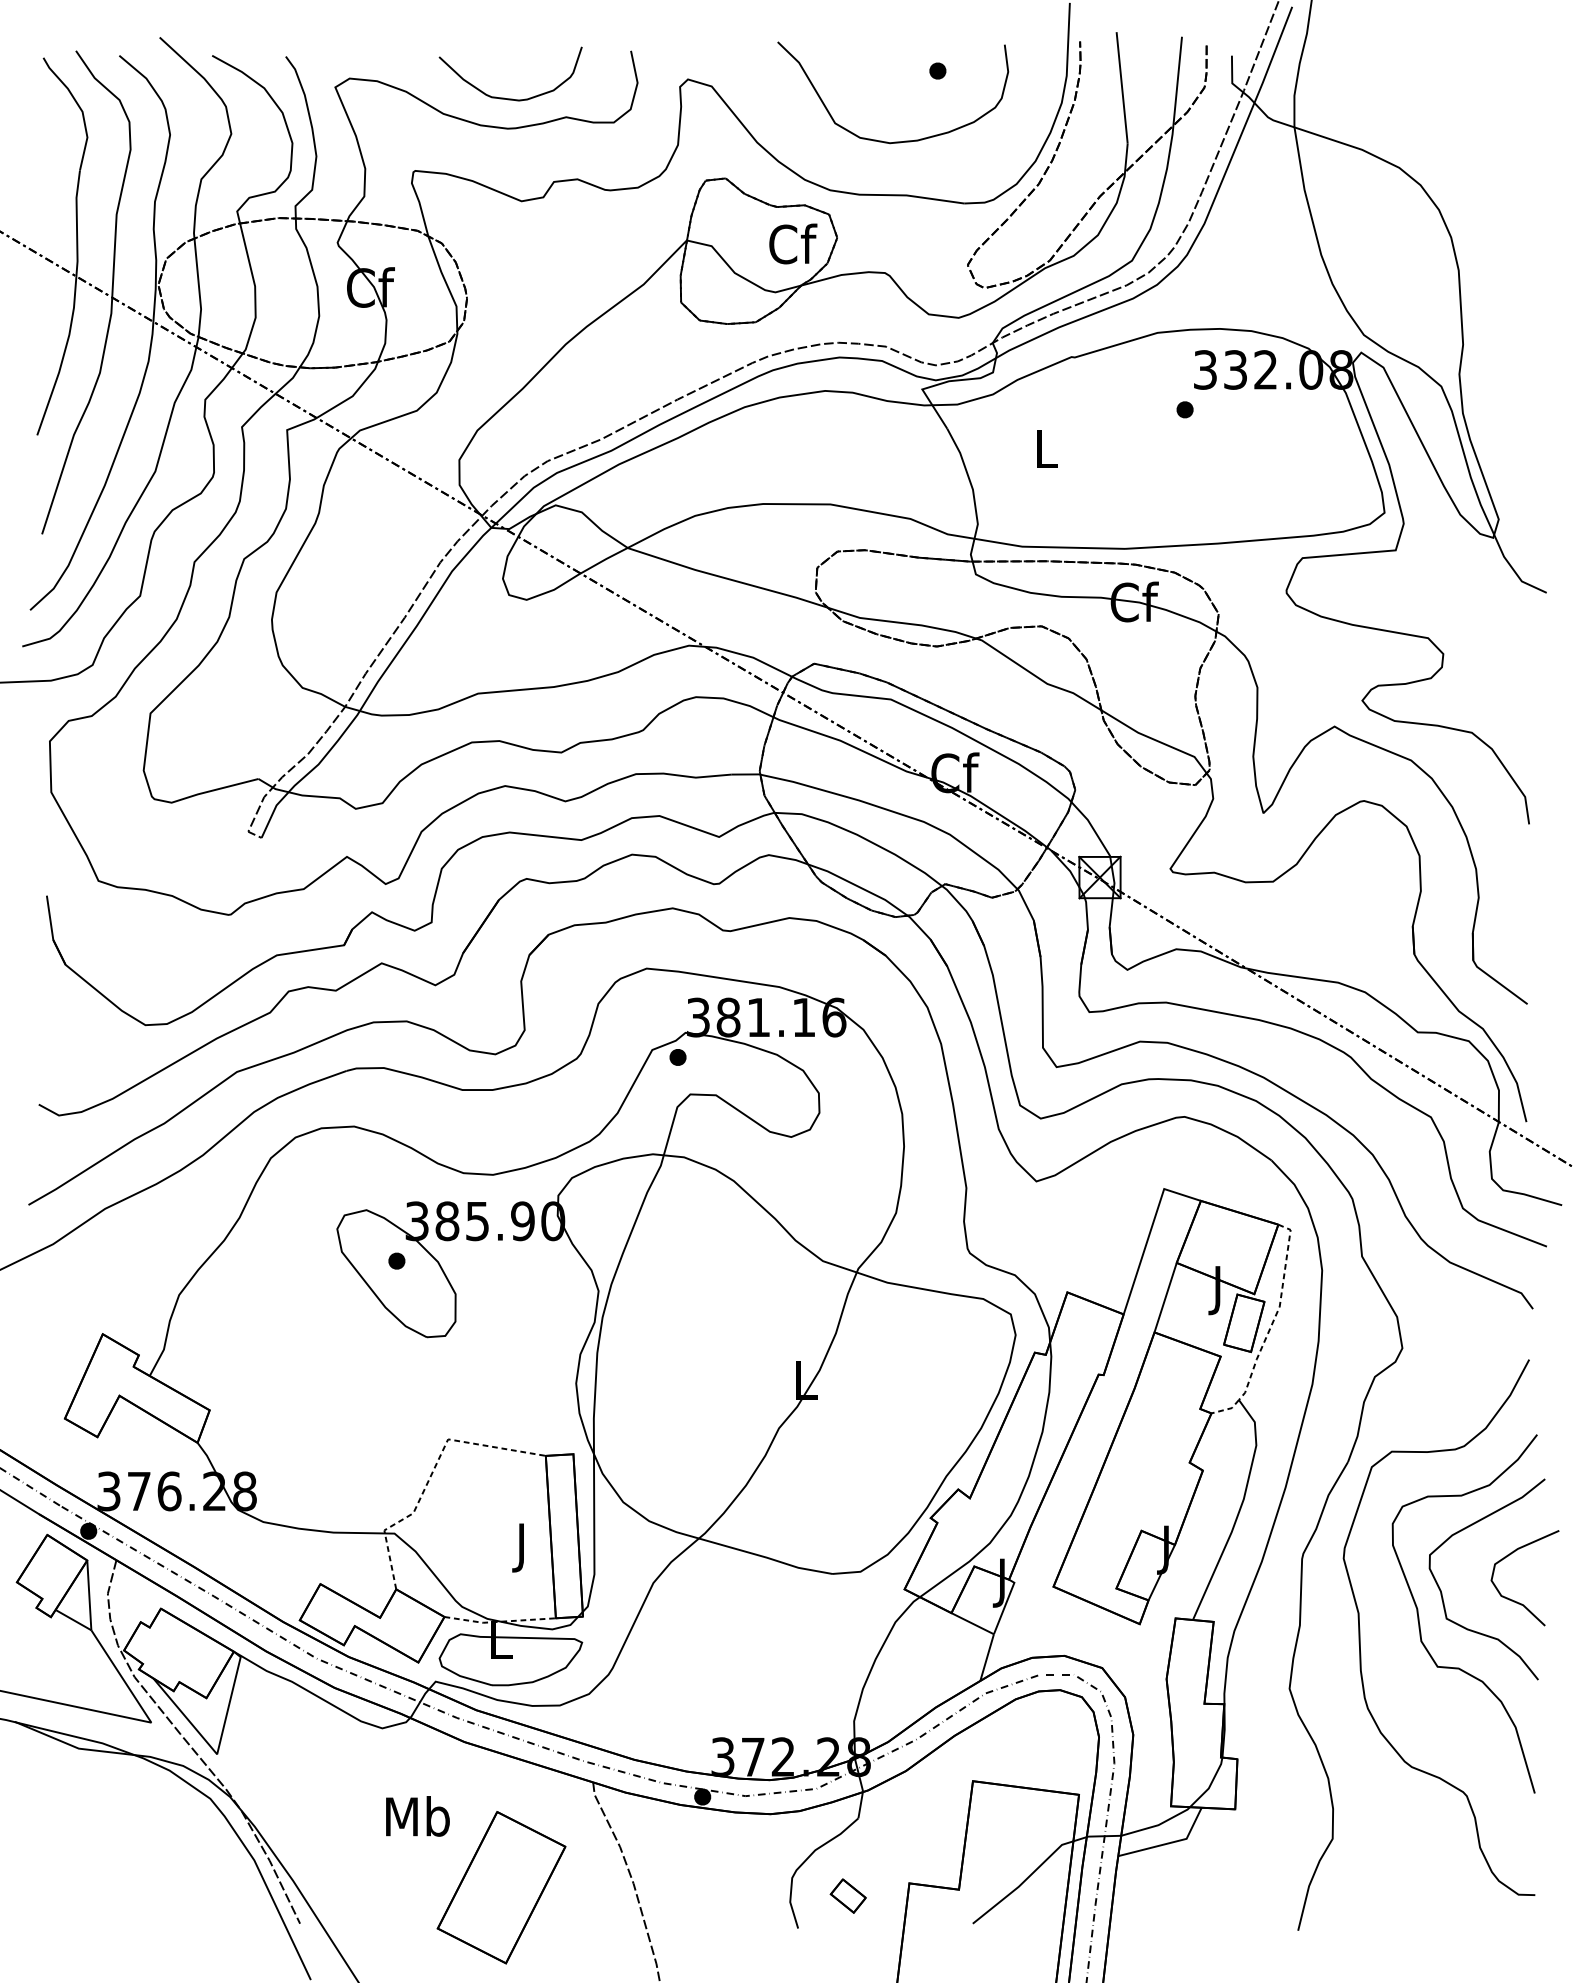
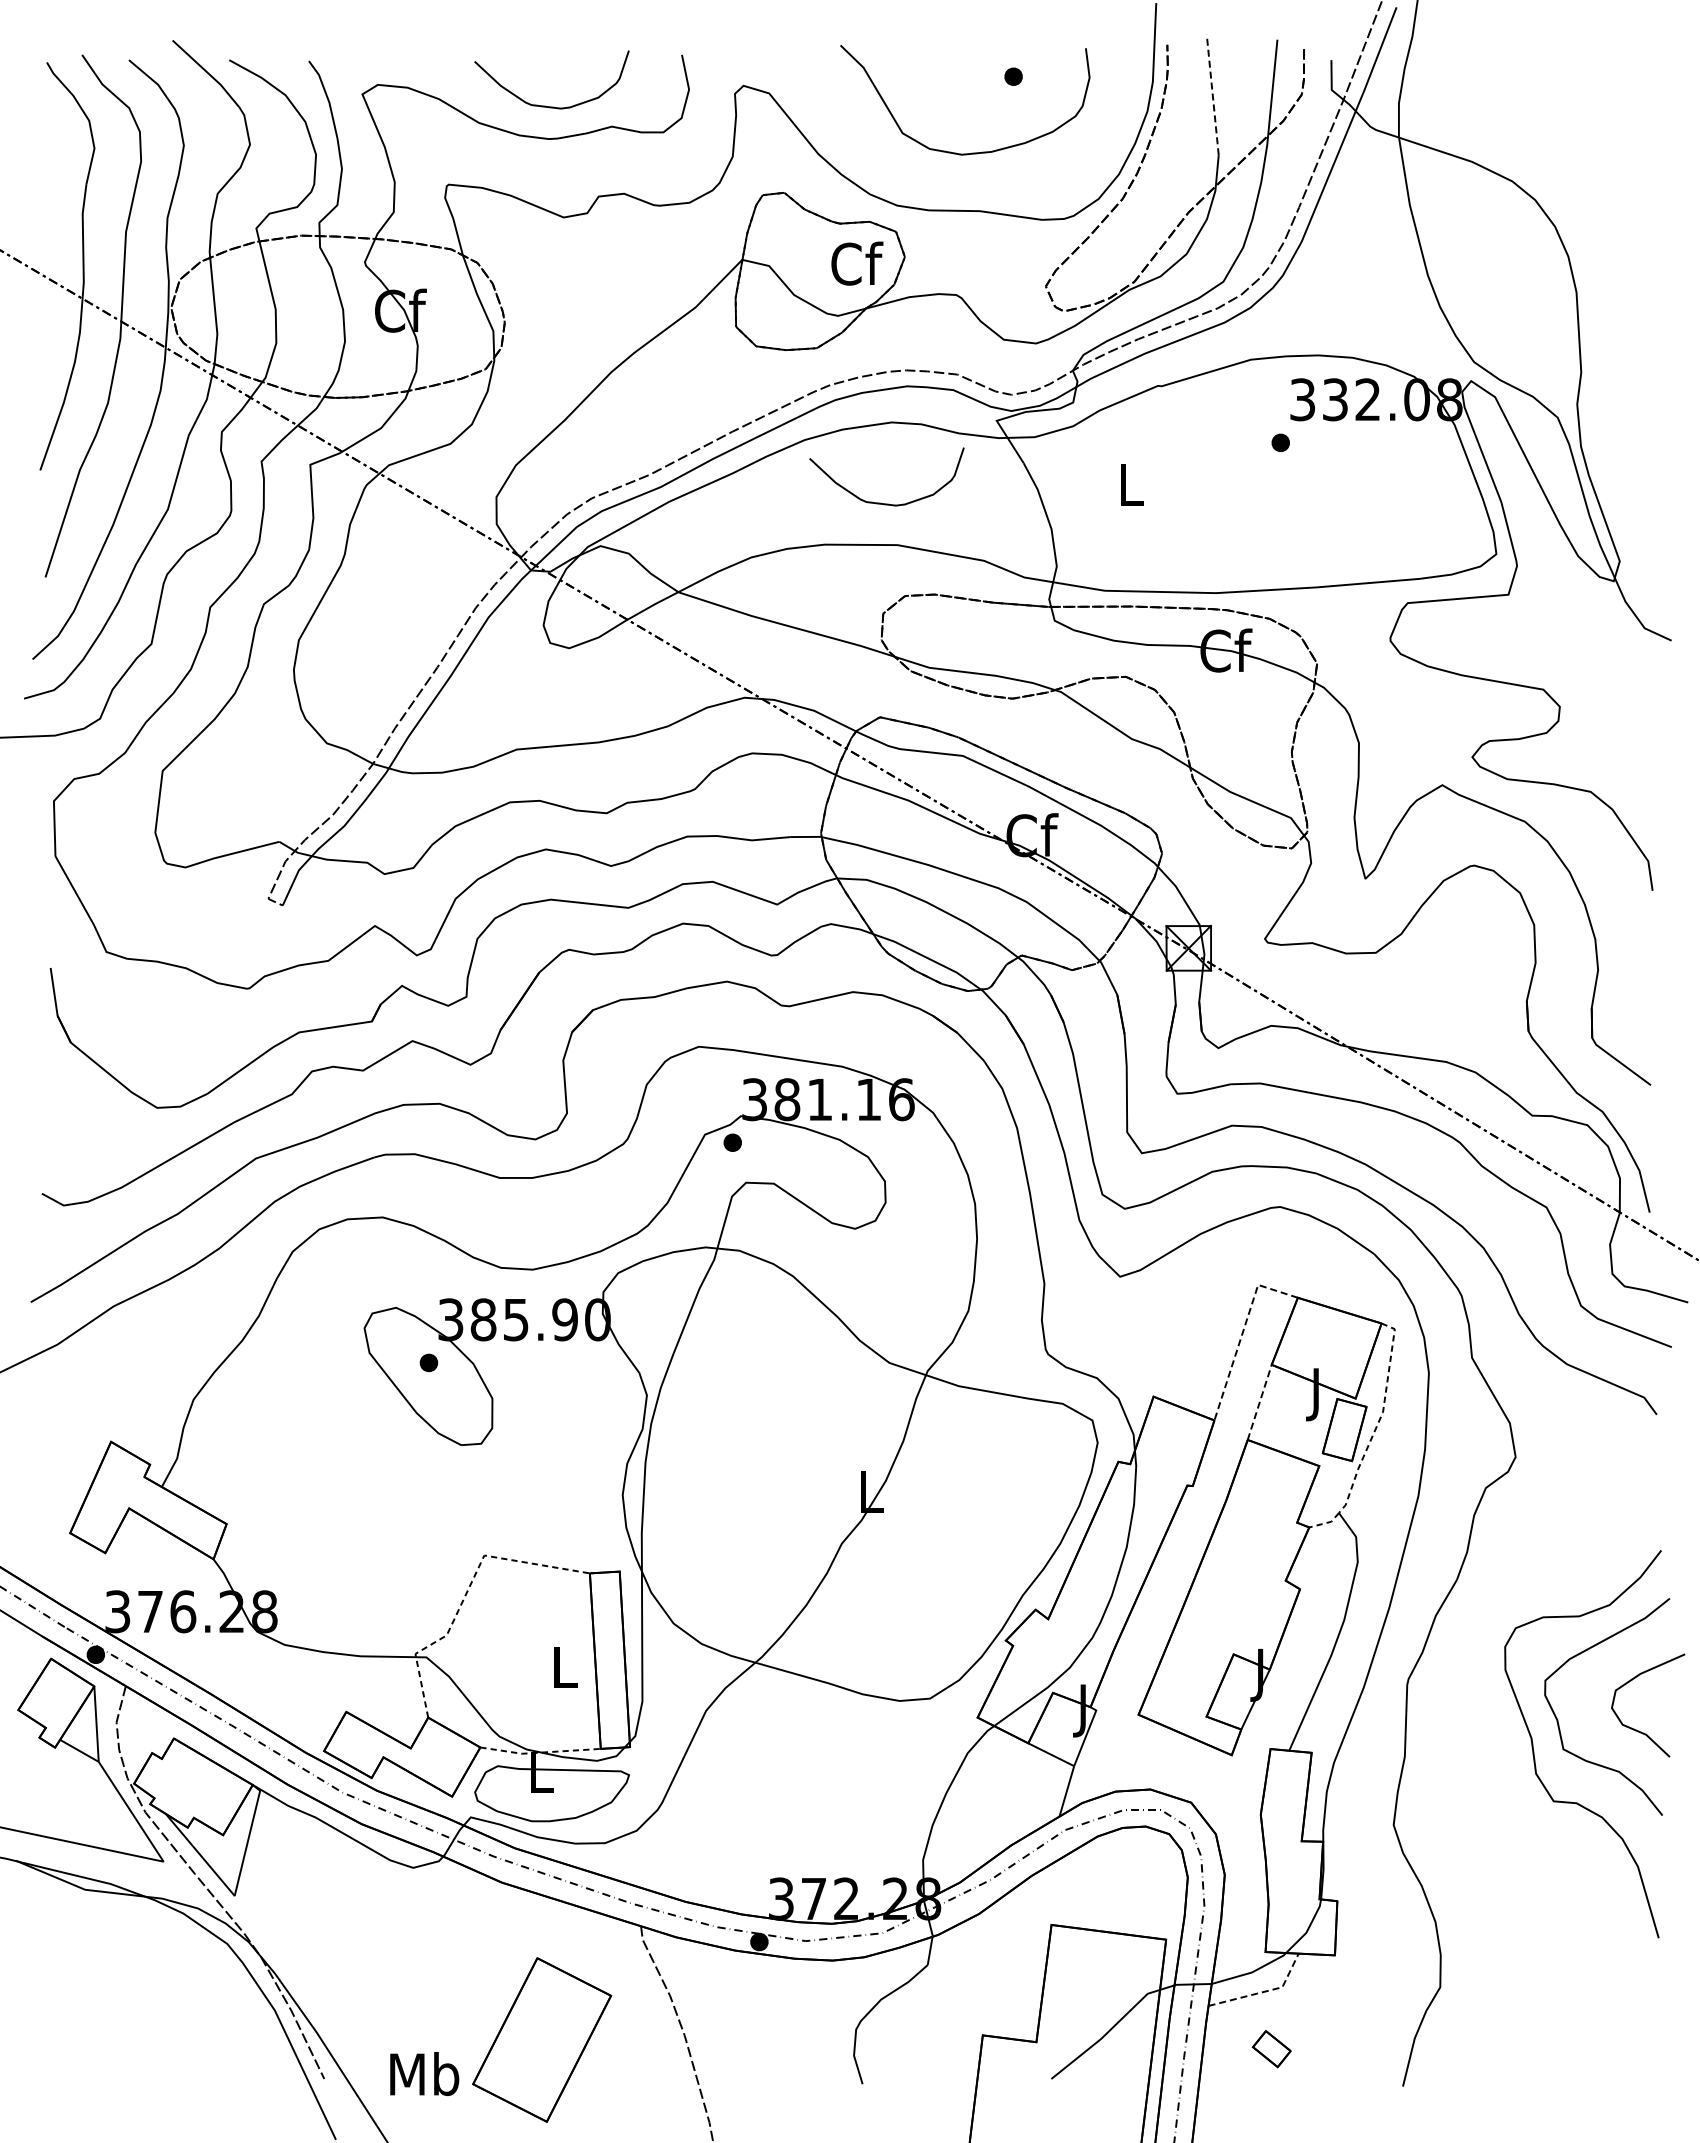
line: (1121, 87) -> (1212, 94), solid -> dashed
curve: (814, 465) -> (880, 502), added
line: (1149, 1233) -> (1242, 1332), solid -> dashed
line: (1165, 1296) -> (1259, 1401), solid -> dashed
text: (523, 1547) -> (565, 1672), J -> L
curve: (1360, 1633) -> (1470, 1765), removed
text: (417, 1815) -> (424, 2073), moved
line: (1170, 1842) -> (1264, 1991), solid -> dashed
part: (848, 1896) -> (1271, 2049), moved

